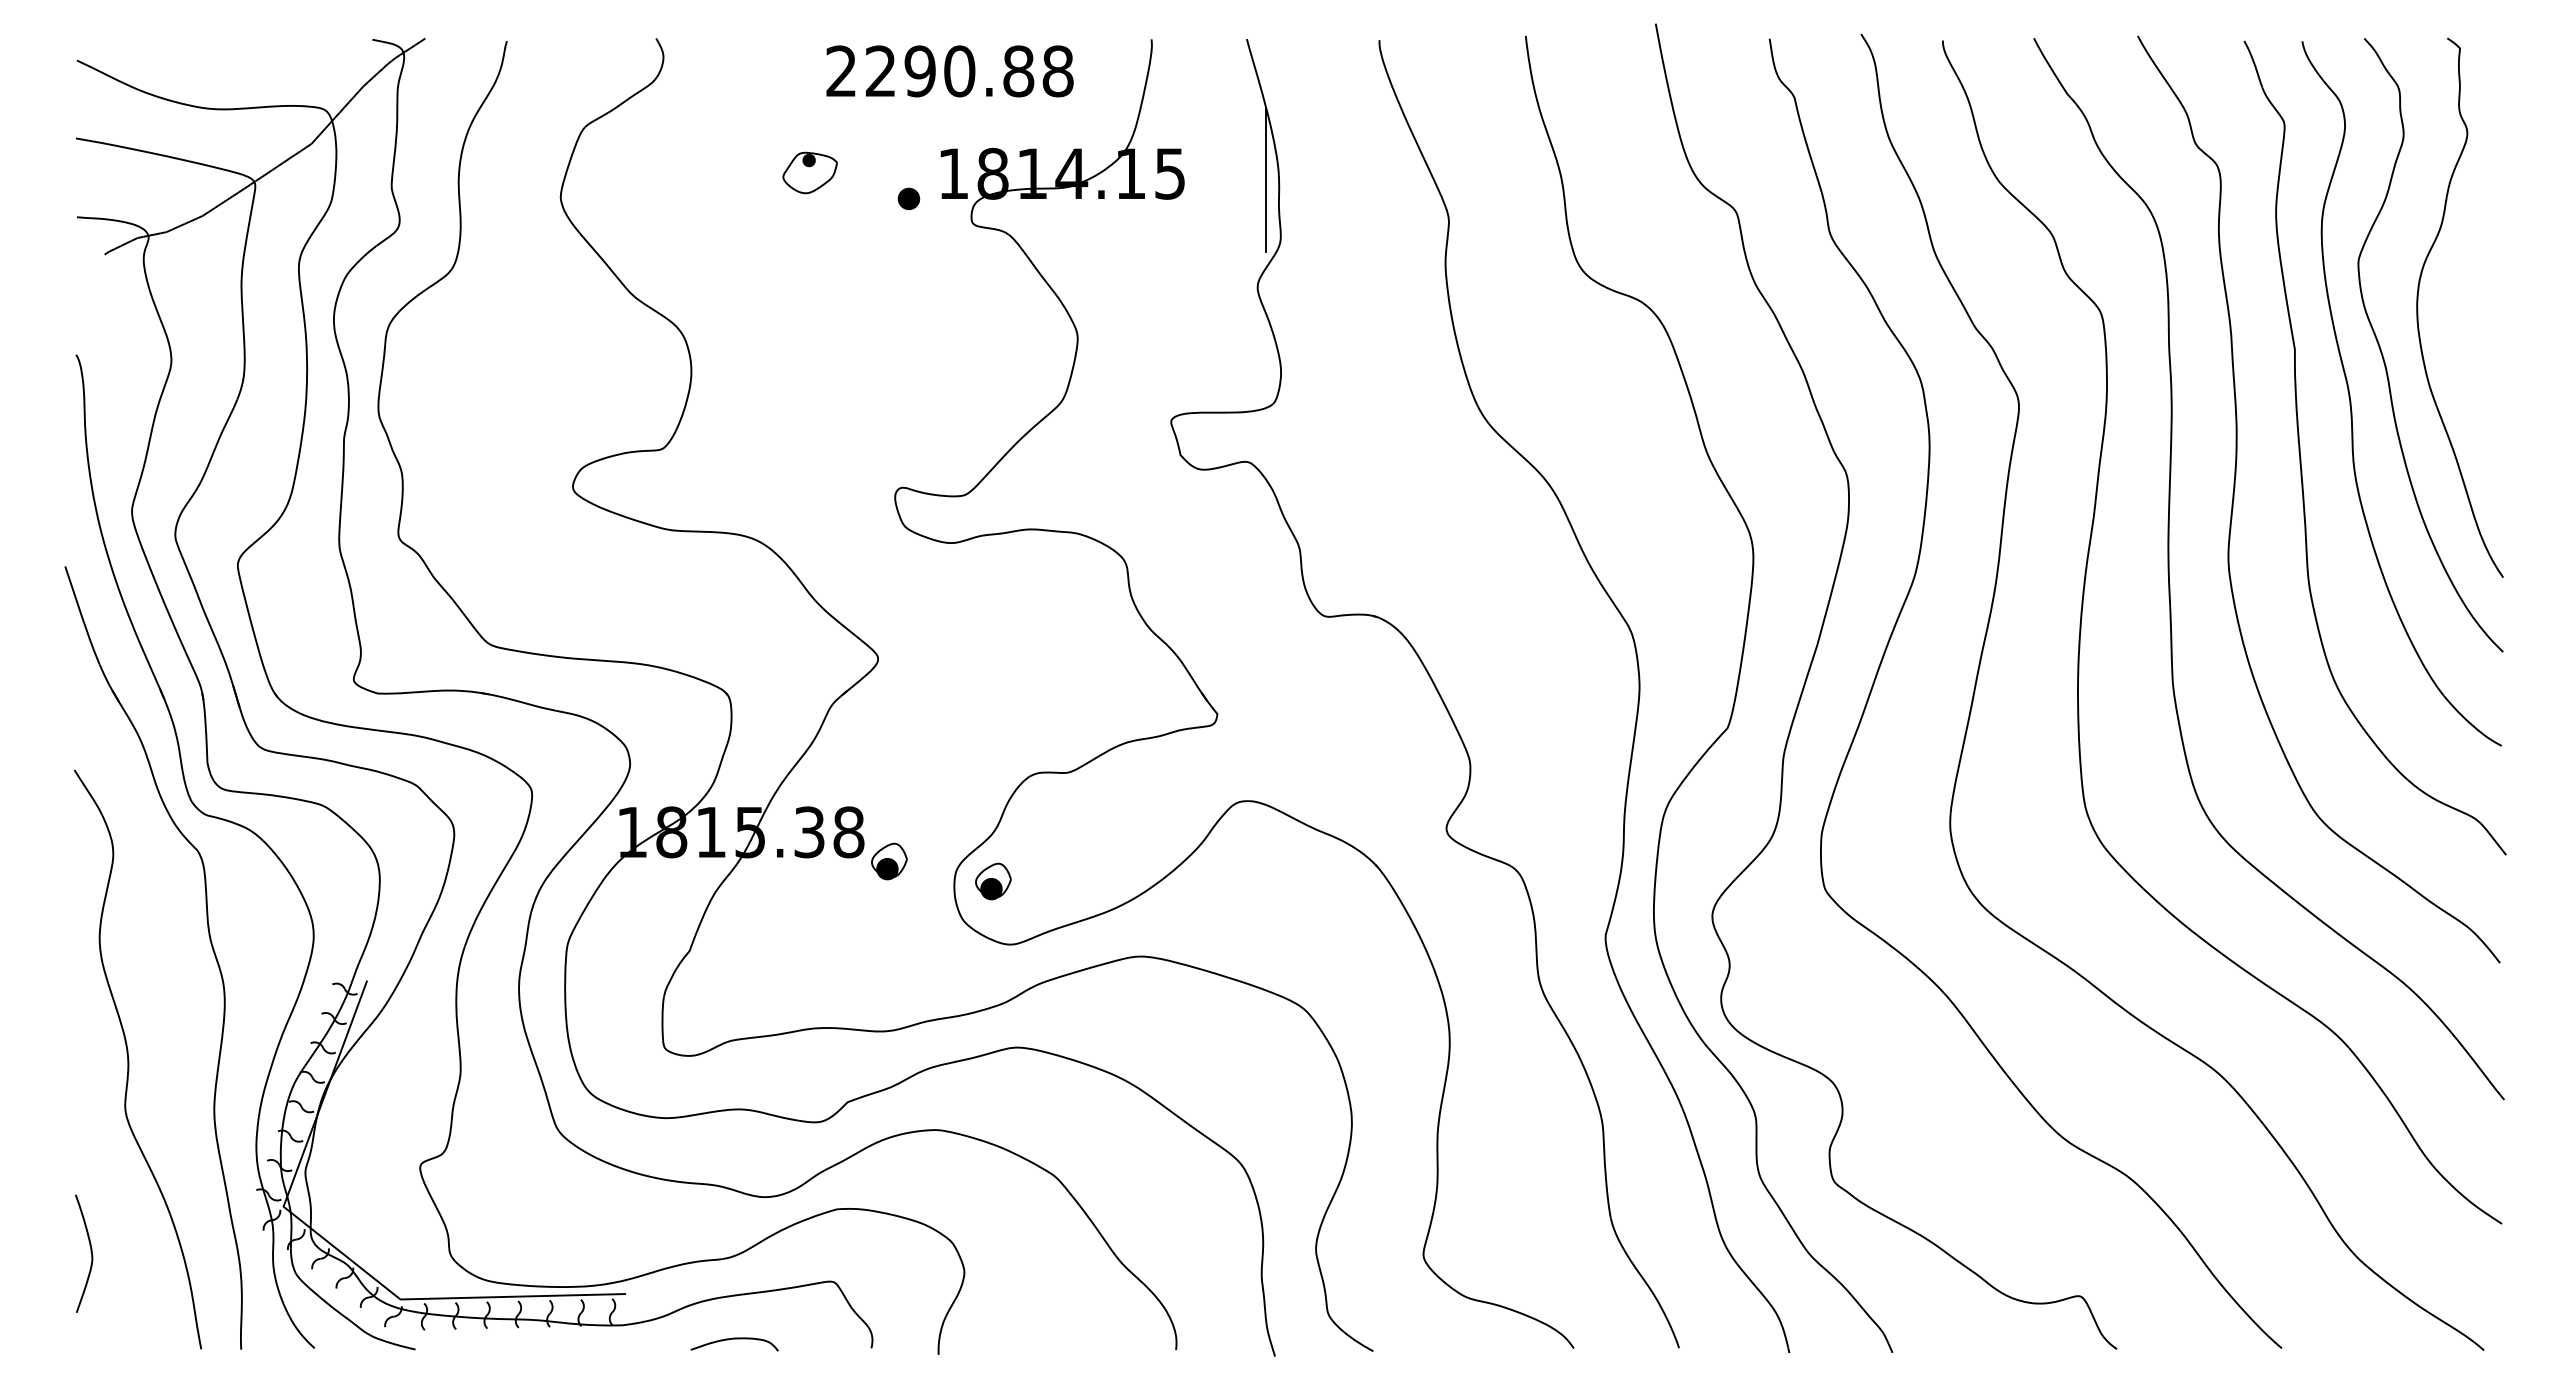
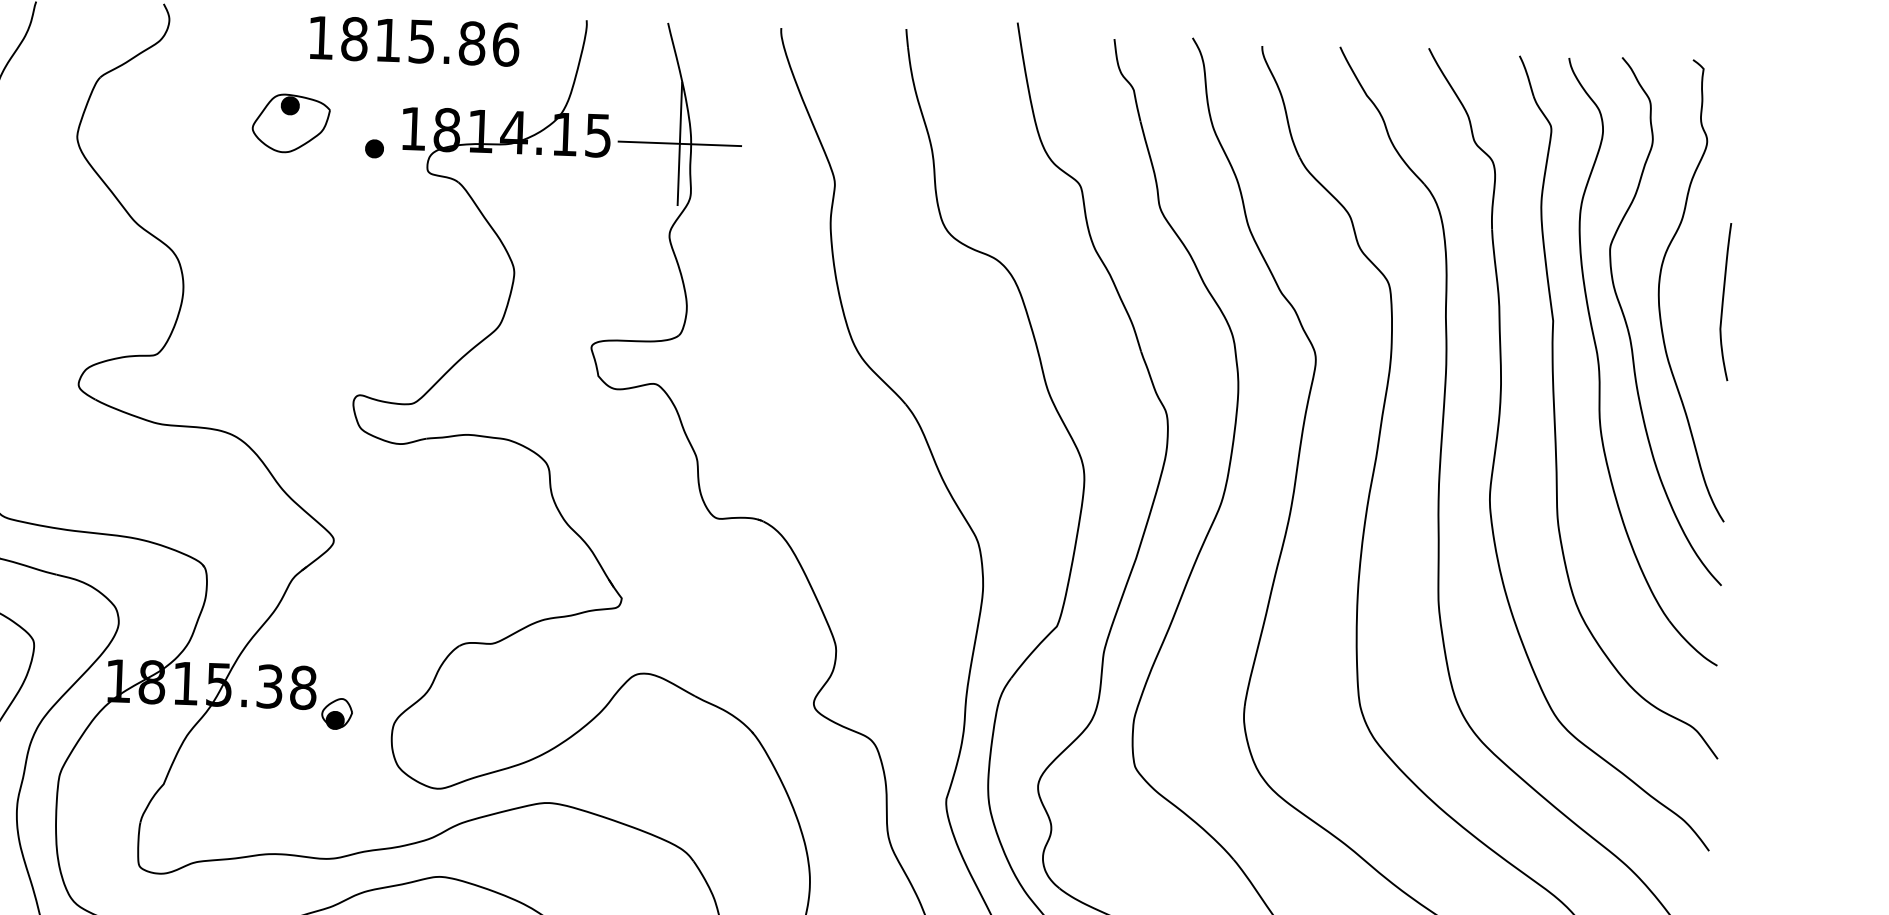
text: (950, 71) -> (414, 41), 2290.88 -> 1815.86
part: (809, 172) -> (290, 123), size x1.67
line: (1265, 179) -> (679, 143), added
curve: (2493, 319) -> (1723, 301), added
part: (993, 881) -> (425, 734), removed

